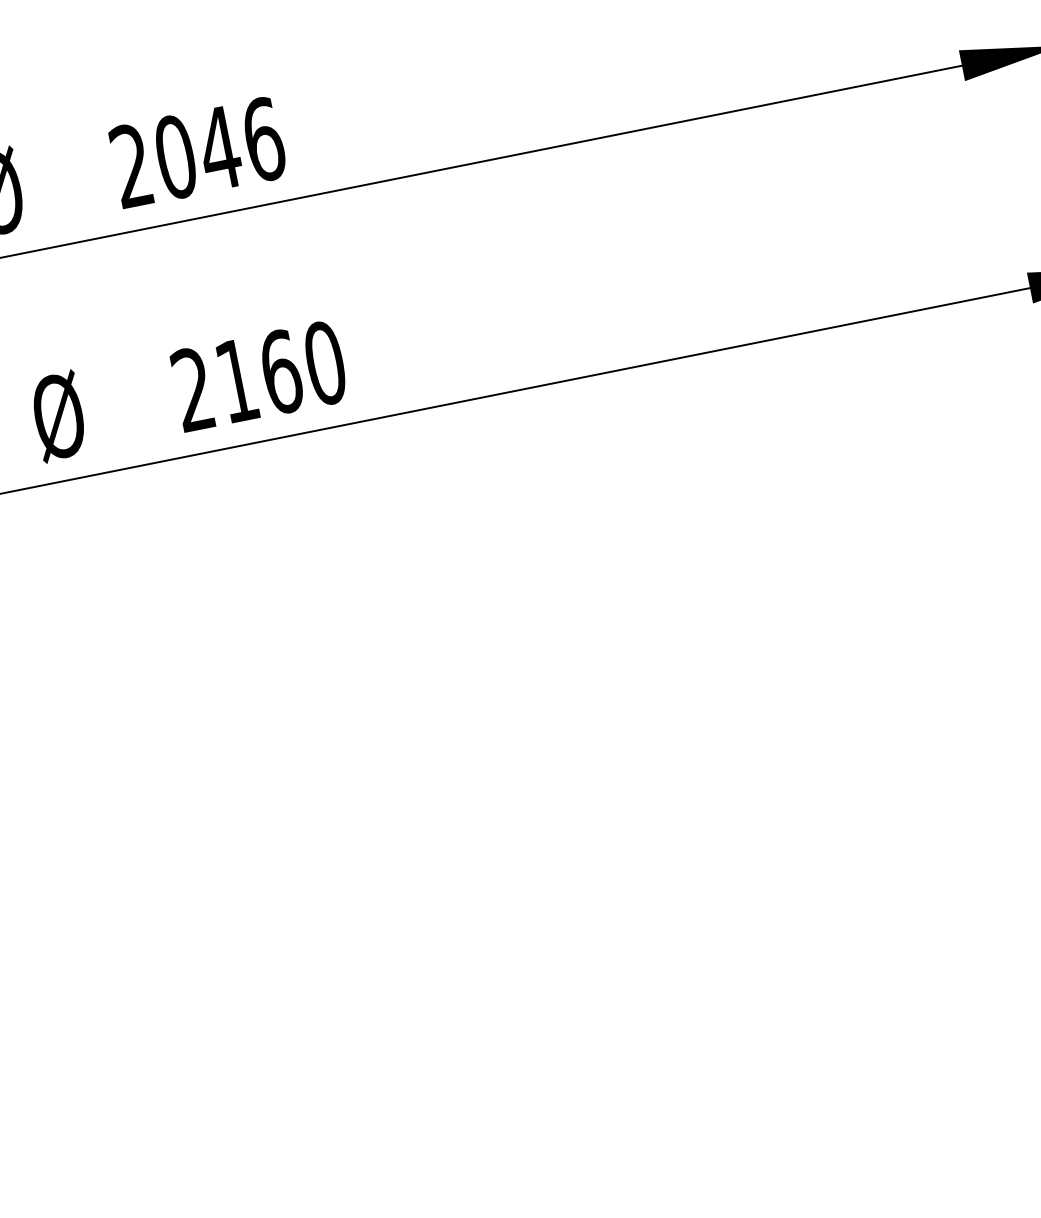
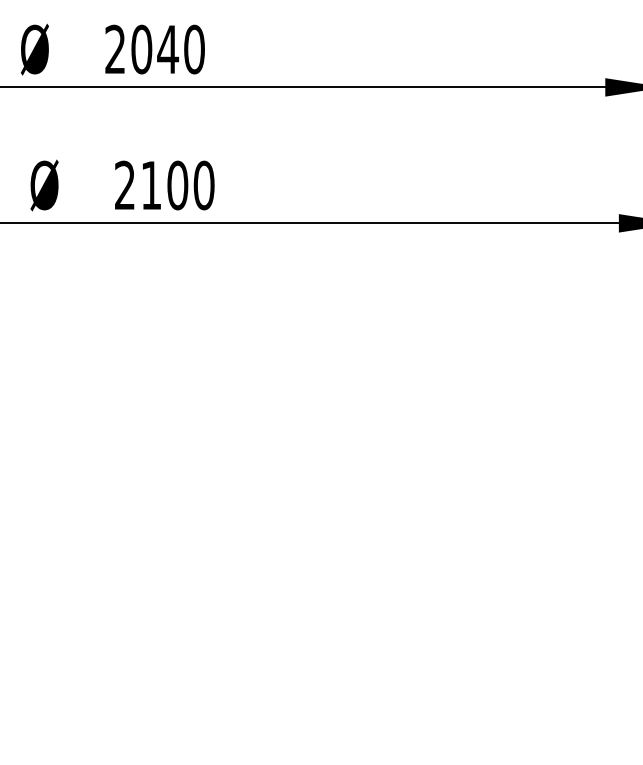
text: (263, 139) -> (194, 49), 2046 -> 2040
text: (280, 372) -> (177, 185), 2160 -> 2100

